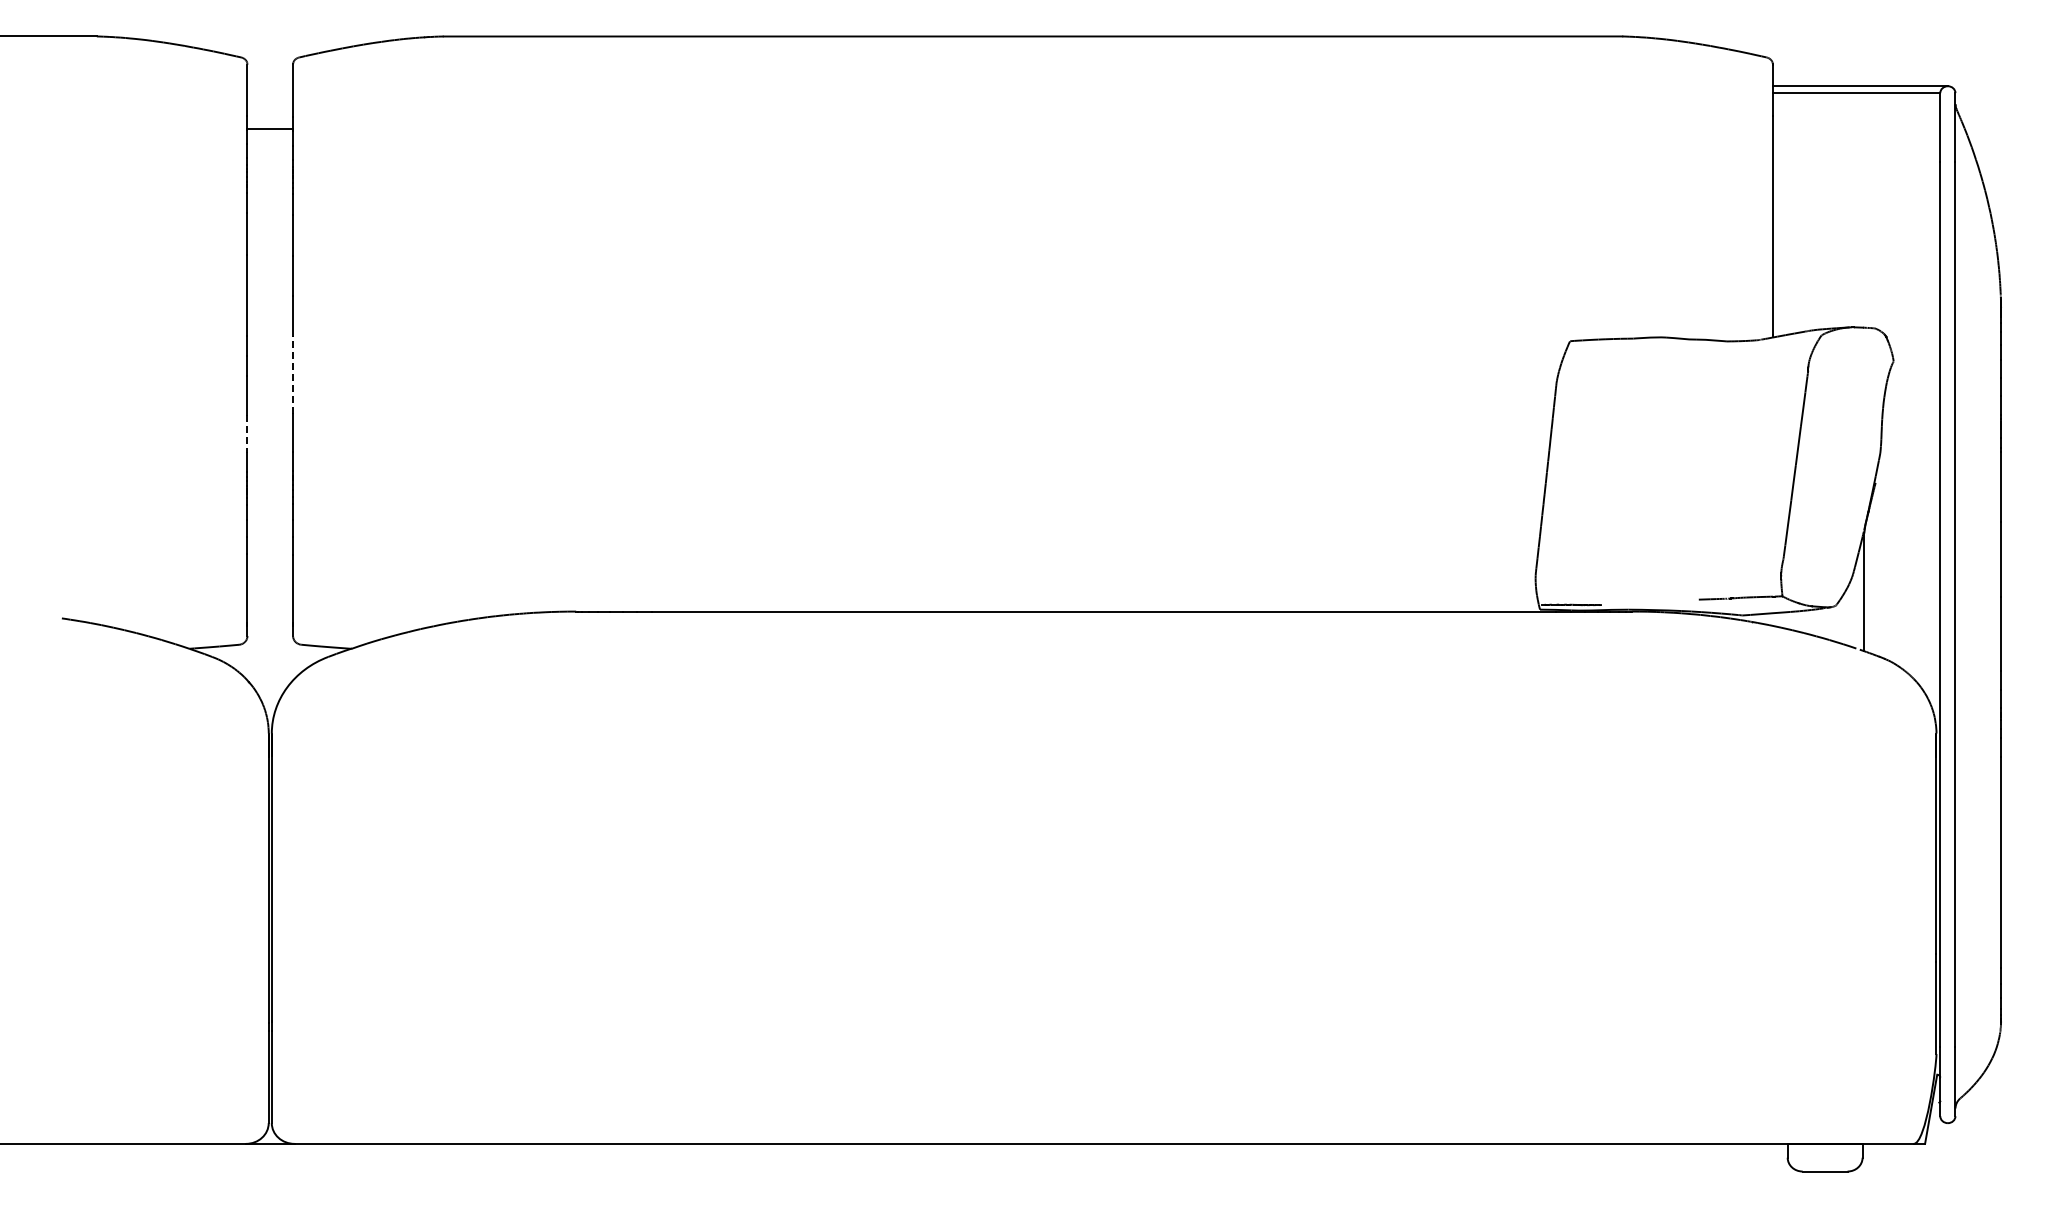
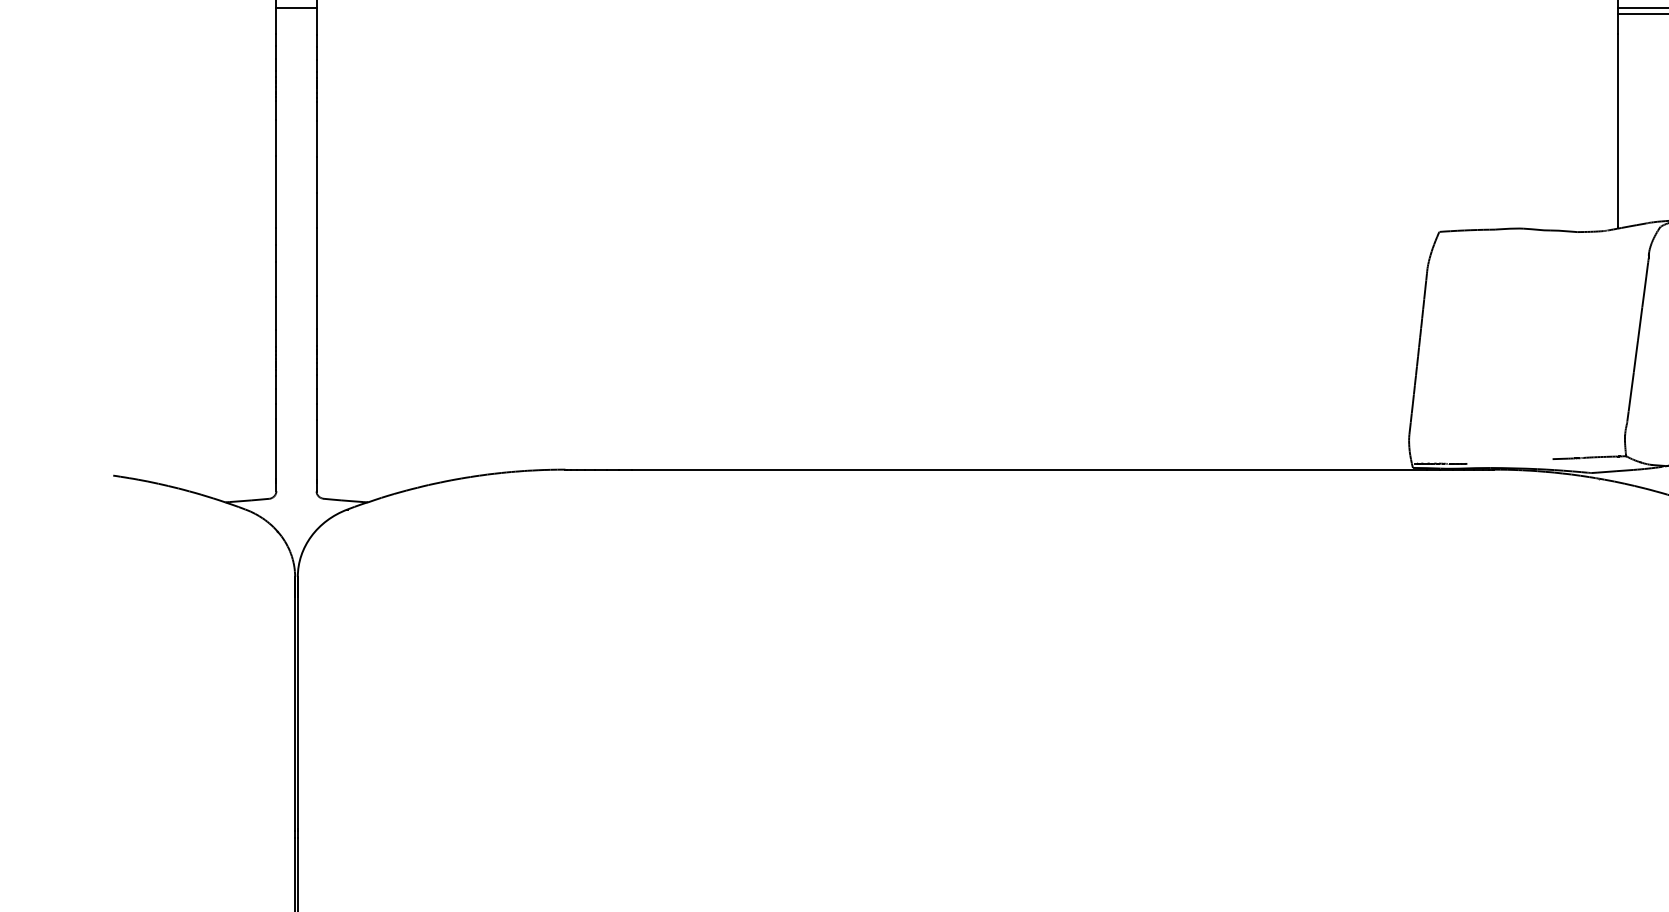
line: (270, 129) -> (296, 7), moved
line: (293, 375) -> (316, 262), dashed -> solid
line: (247, 434) -> (276, 313), dashed -> solid

